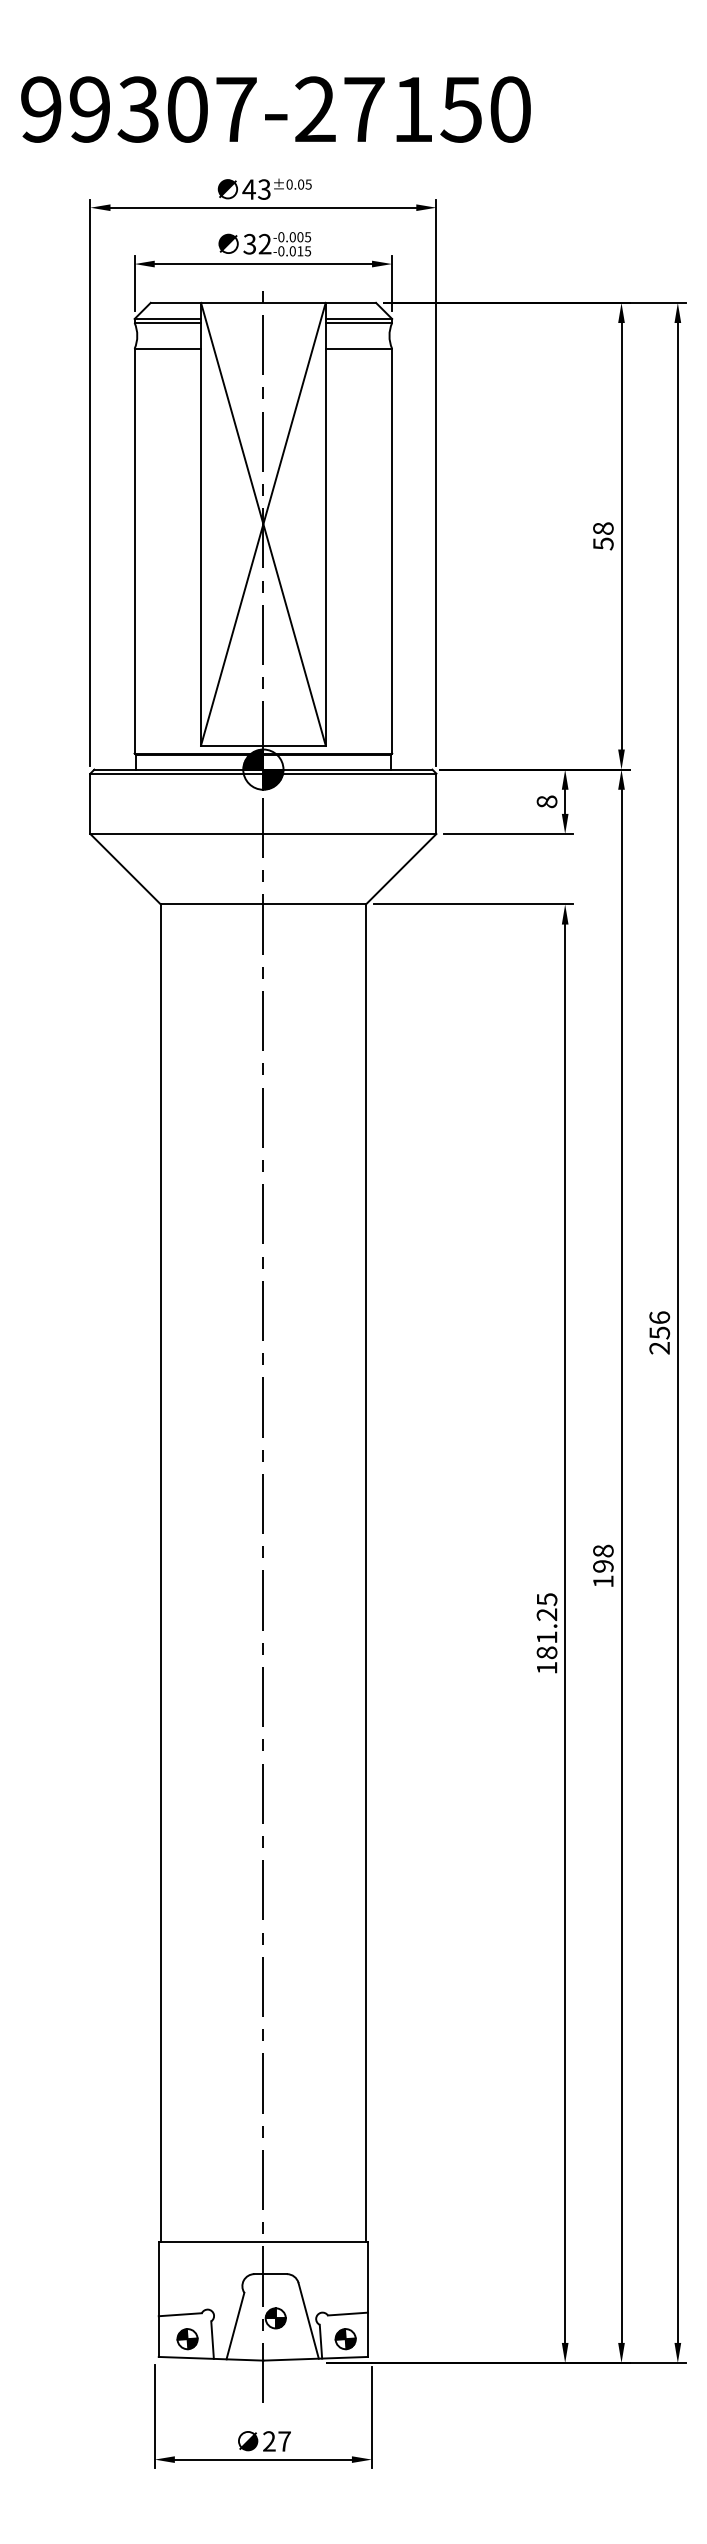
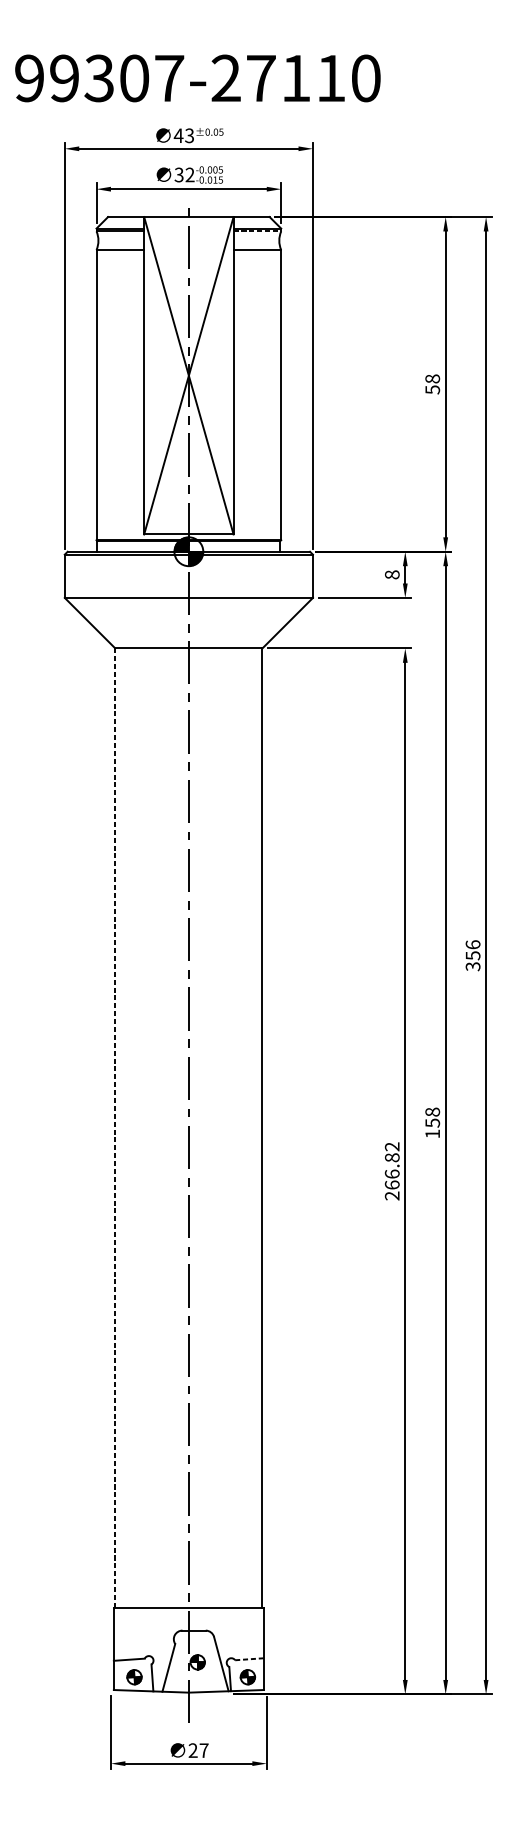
text: (460, 109) -> (330, 78), 99307-27150 -> 99307-27110
line: (359, 323) -> (257, 231), solid -> dashed
text: (659, 1348) -> (472, 966), 256 -> 356
text: (603, 1566) -> (432, 1123), 198 -> 158
line: (160, 1573) -> (115, 1128), solid -> dashed
text: (546, 1633) -> (391, 1171), 181.25 -> 266.82
line: (348, 2314) -> (249, 1659), solid -> dashed

